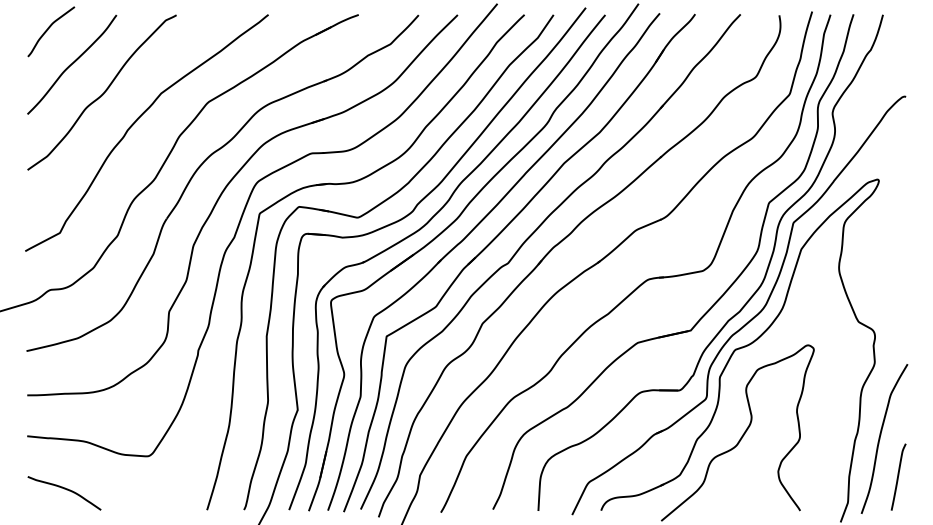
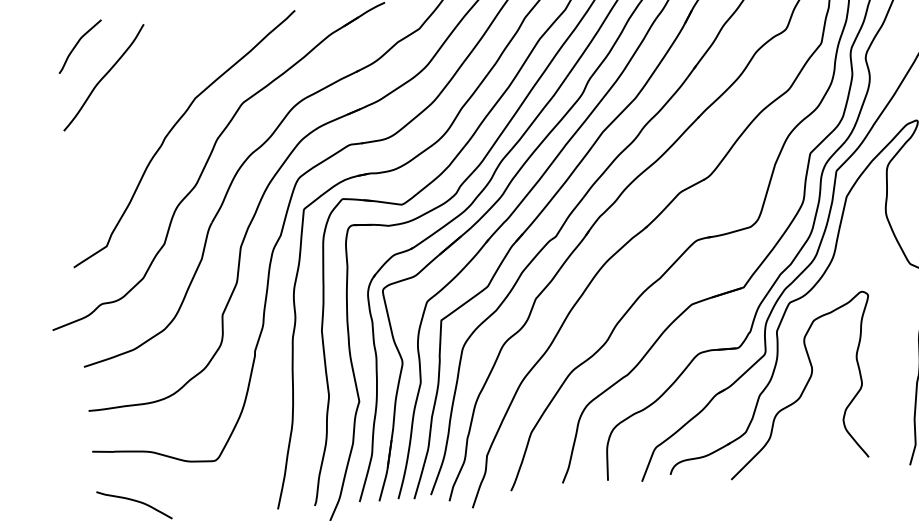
curve: (102, 93) -> (136, 103), removed

